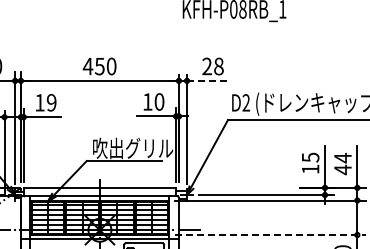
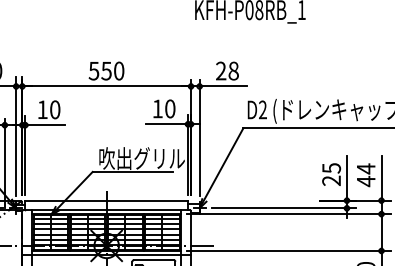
text: (87, 66) -> (93, 71), 450 -> 550
line: (209, 80) -> (223, 86), dashed -> solid
text: (51, 102) -> (54, 109), 19 -> 10
text: (310, 169) -> (331, 181), 15 -> 25
line: (271, 235) -> (289, 251), dashed -> solid

